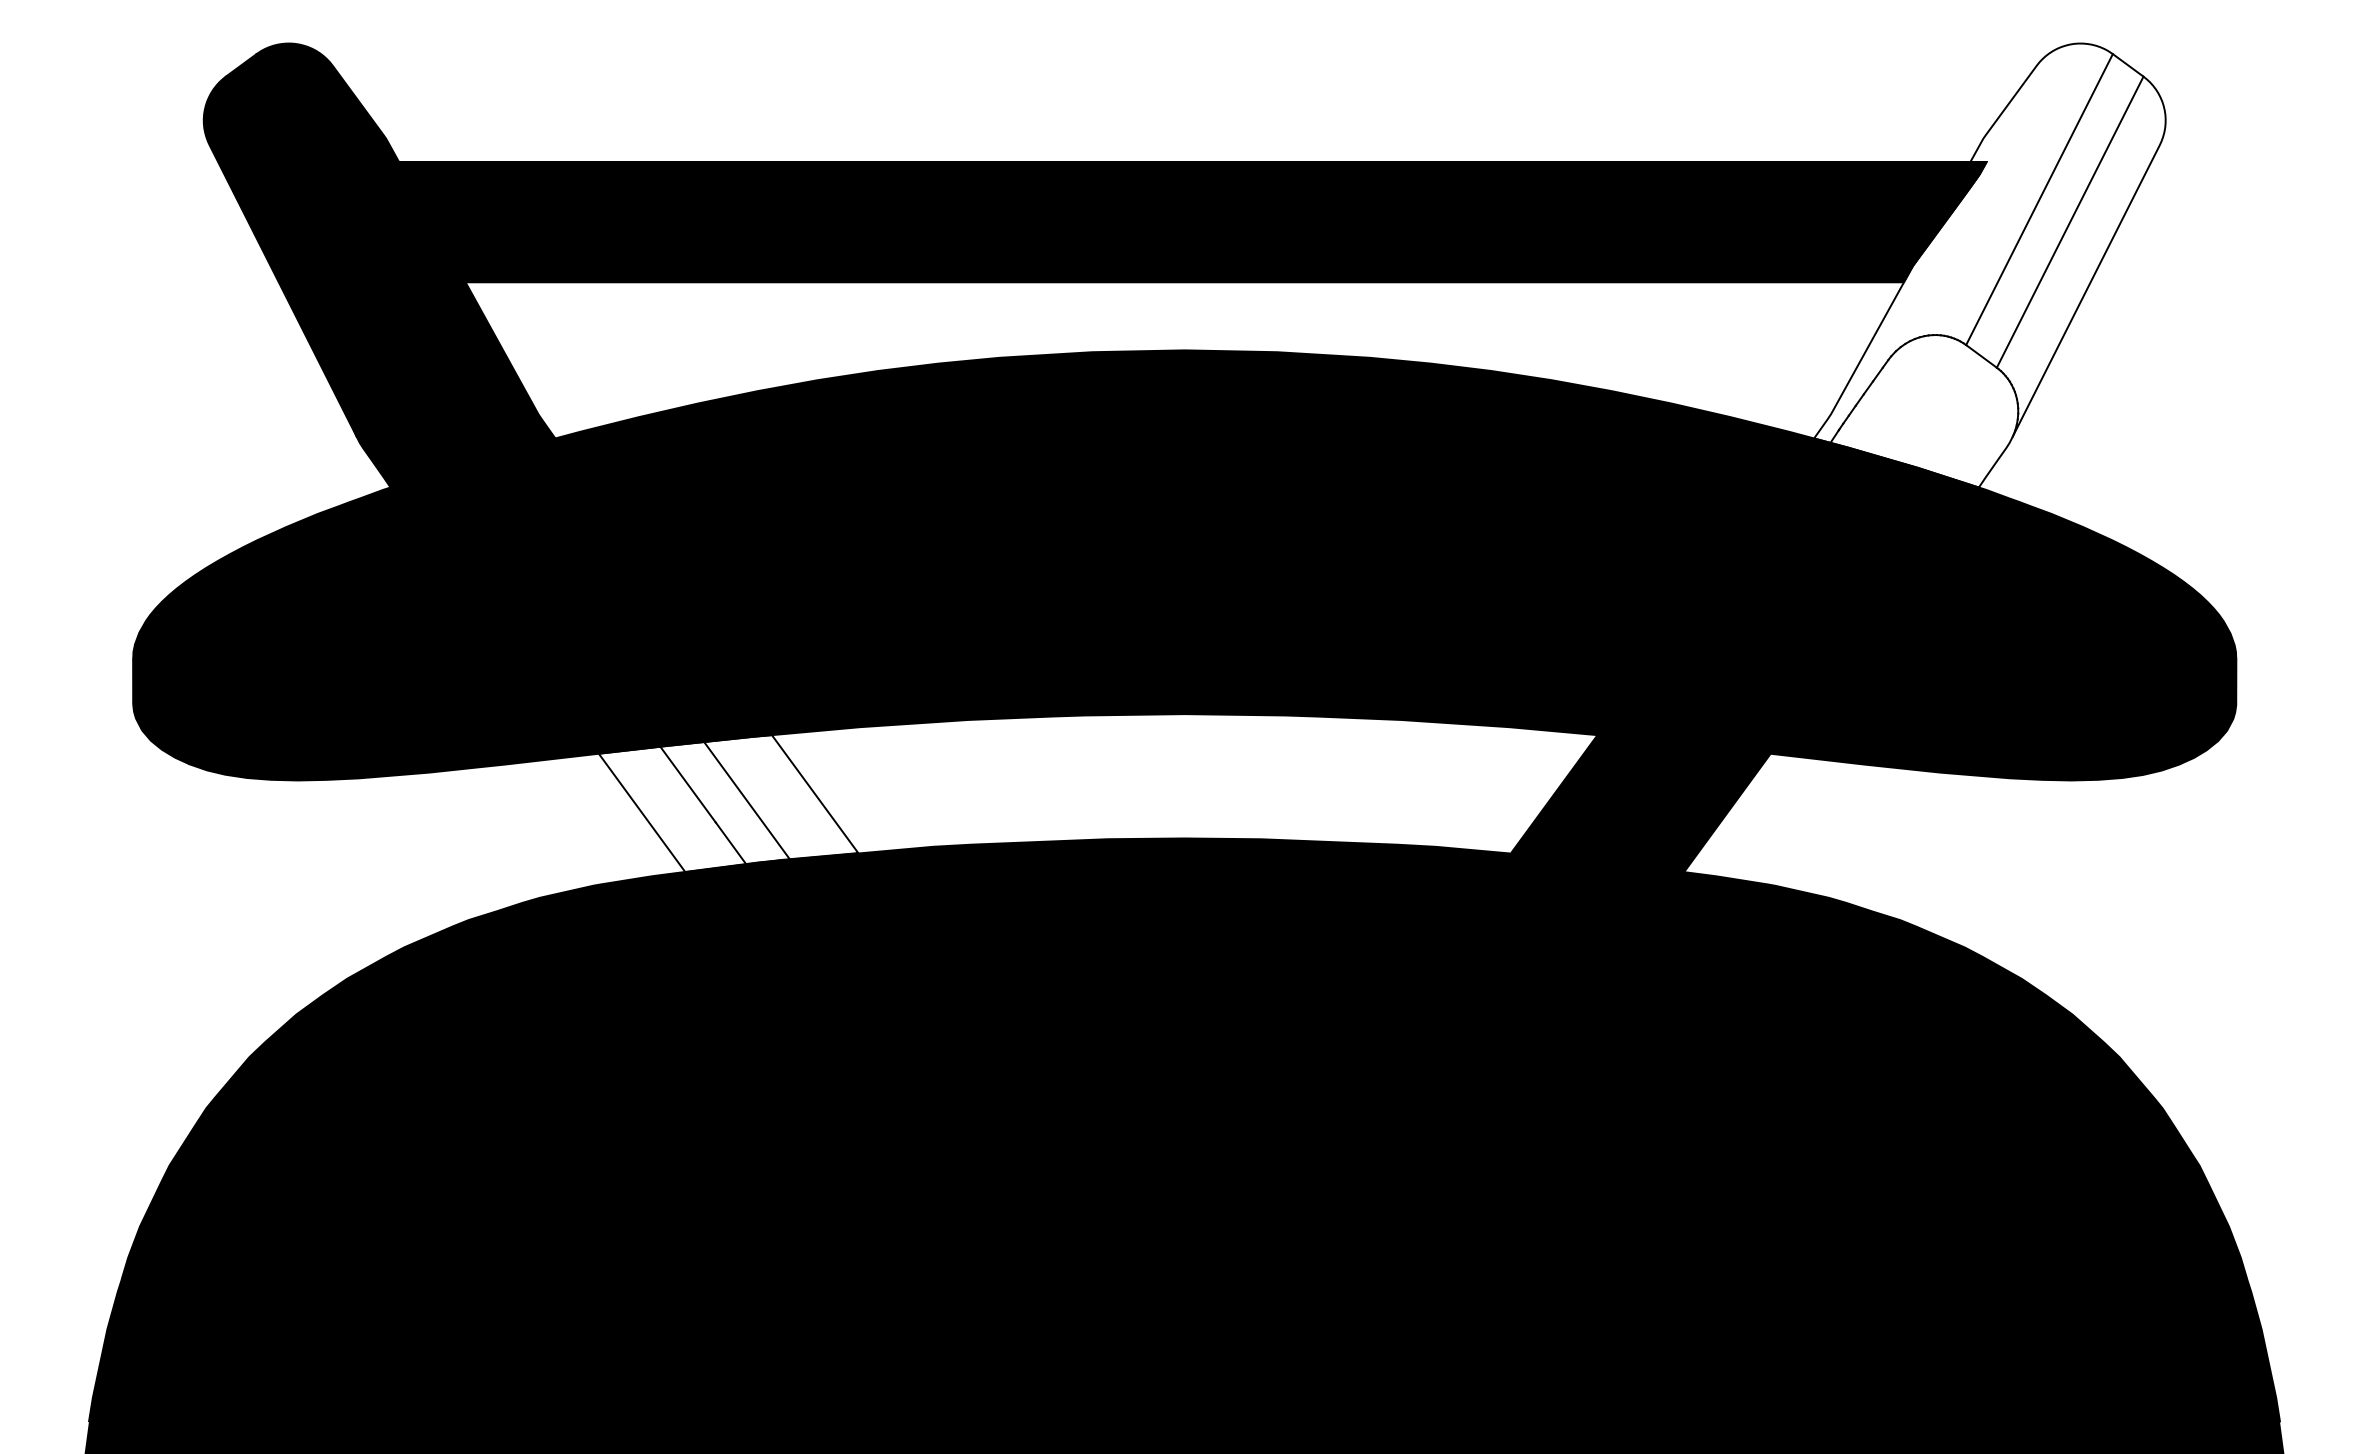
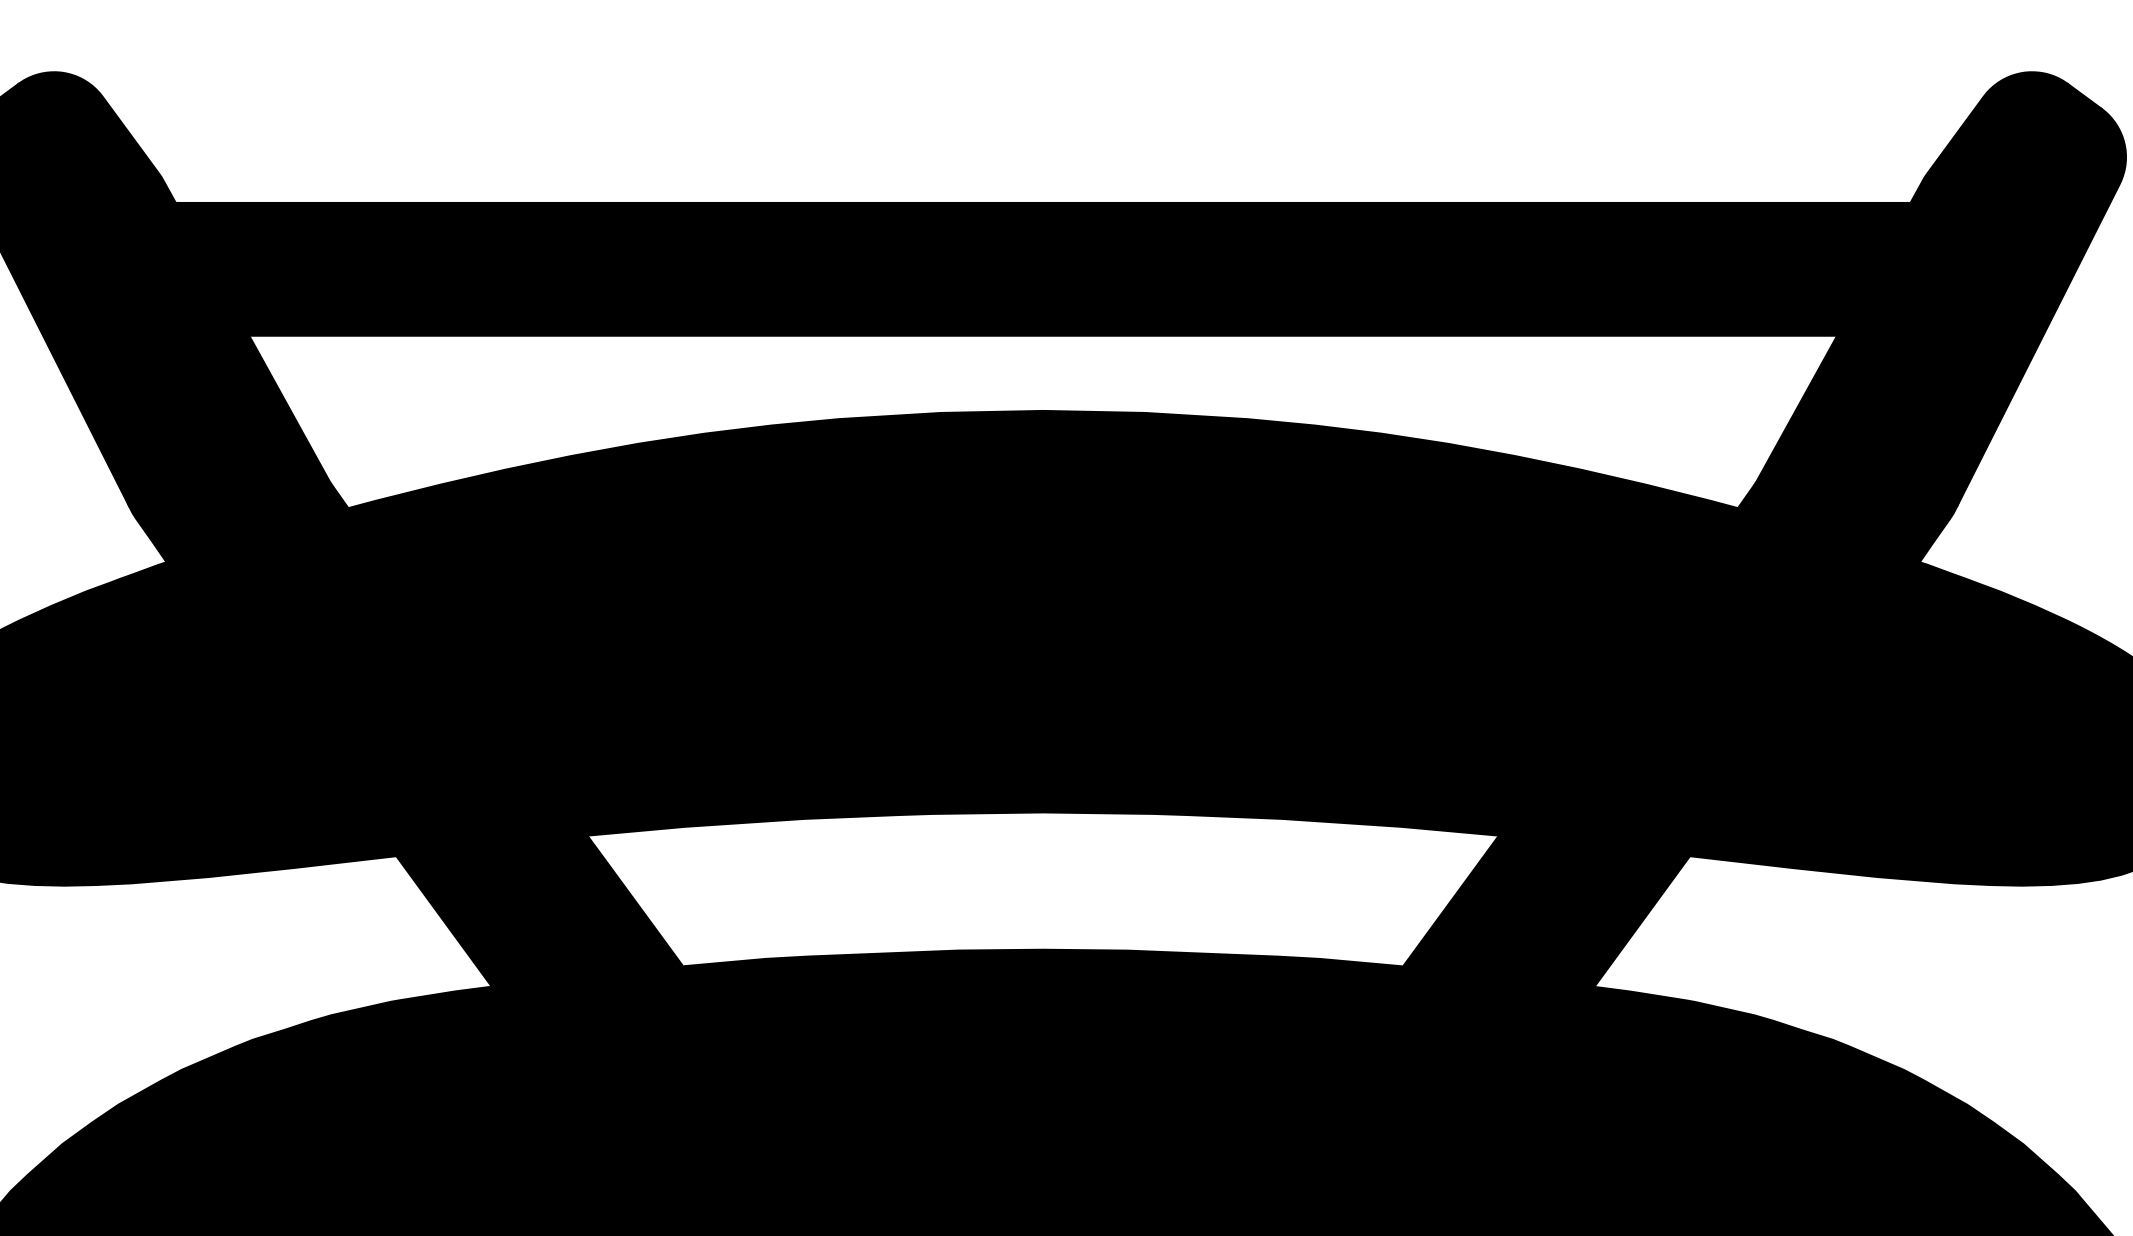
fill: (1989, 265) -> (1931, 317), added
fill: (728, 803) -> (539, 911), added

